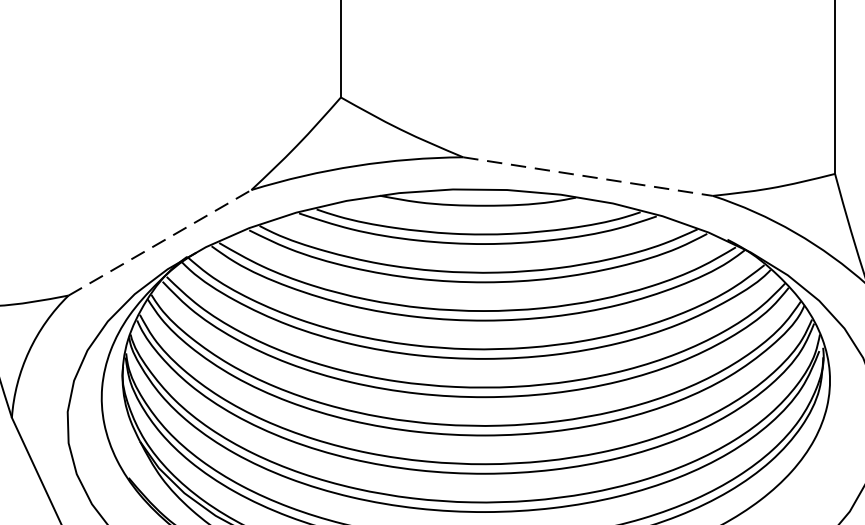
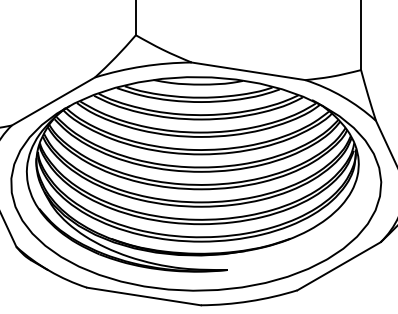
line: (588, 176) -> (248, 71), dashed -> solid
line: (160, 242) -> (53, 101), dashed -> solid

